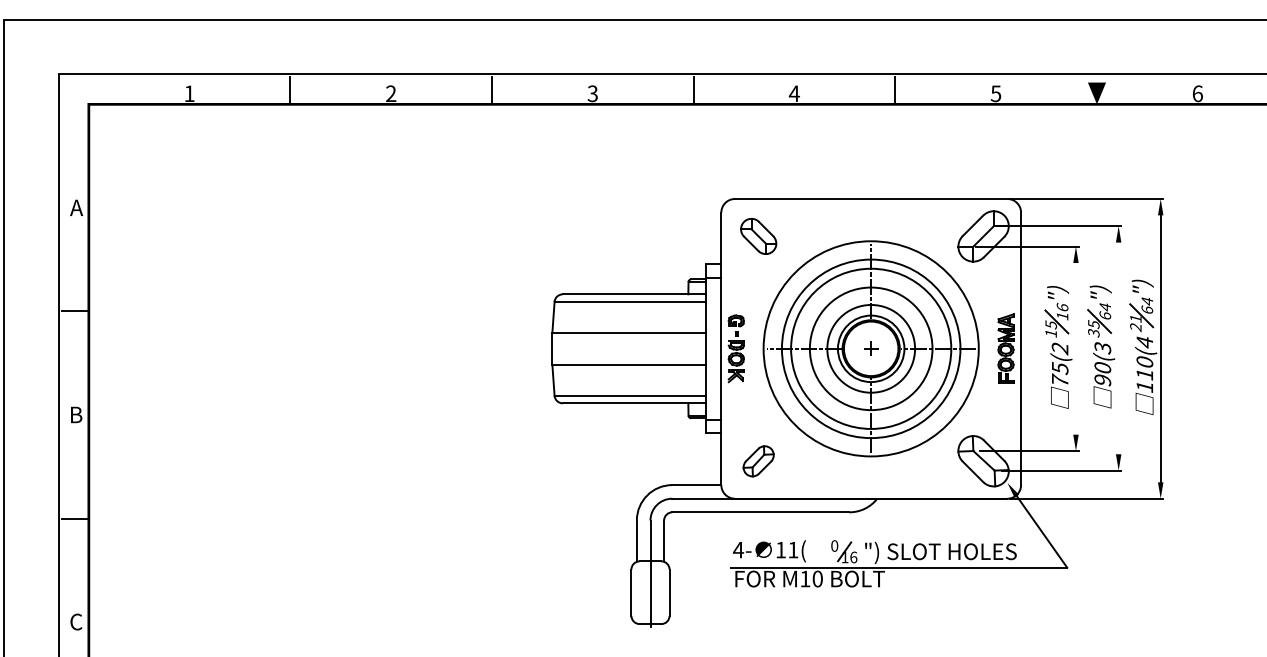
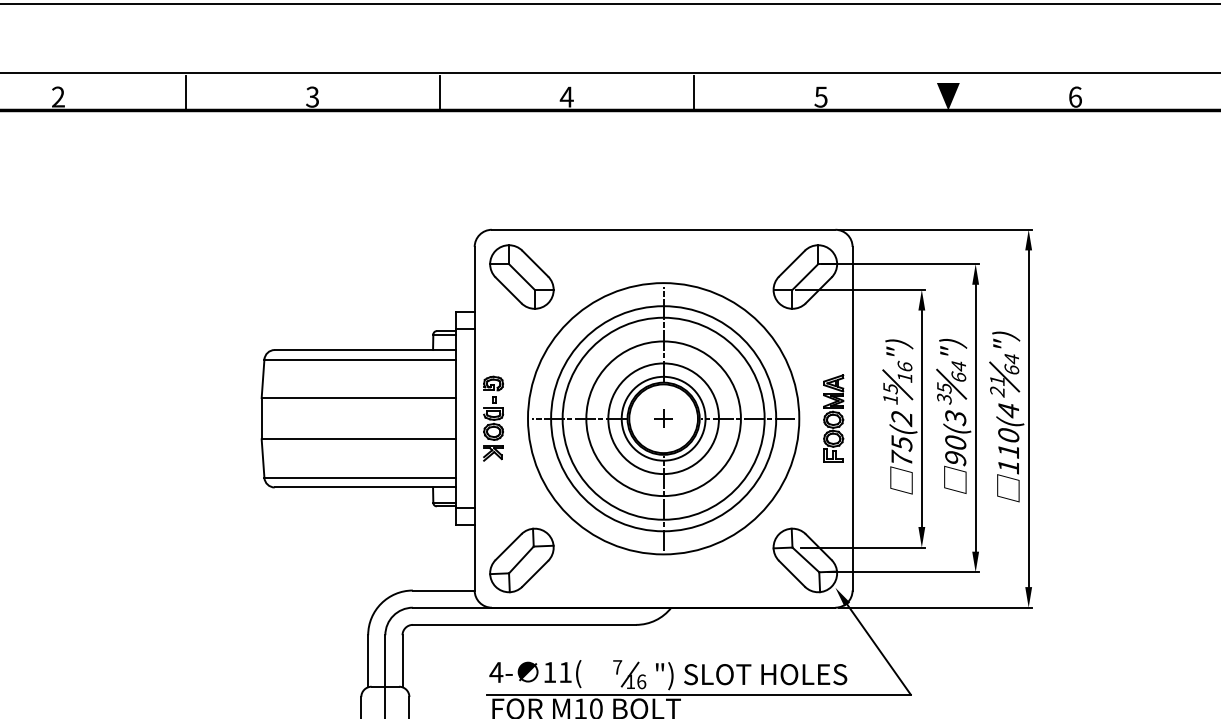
part: (758, 236) -> (521, 277), size x1.43
line: (1075, 348) -> (921, 418), added
line: (1118, 348) -> (975, 418), added
part: (758, 461) -> (521, 560), size x1.67
text: (834, 545) -> (617, 666), 0 -> 7

